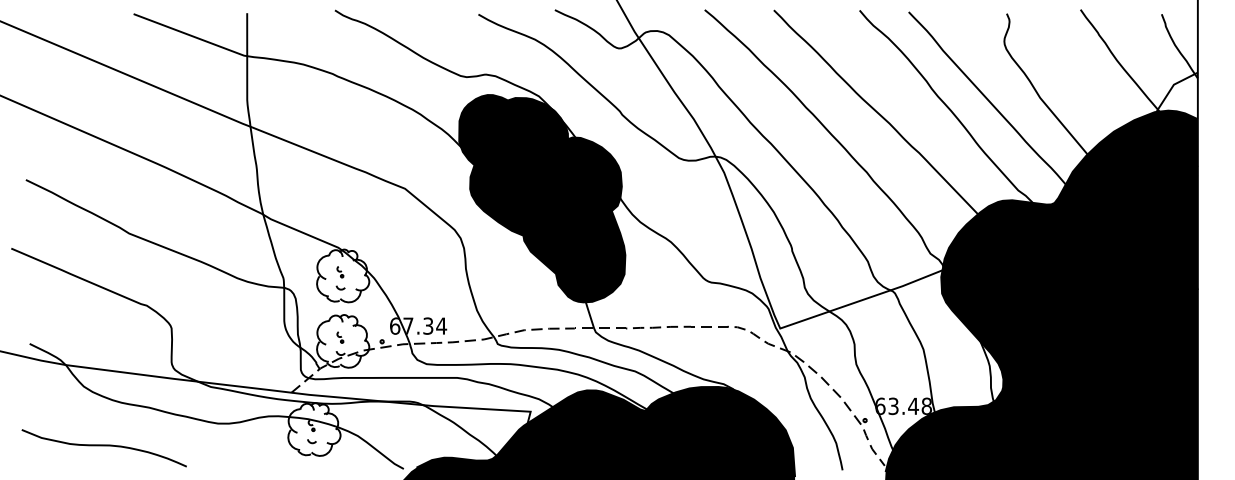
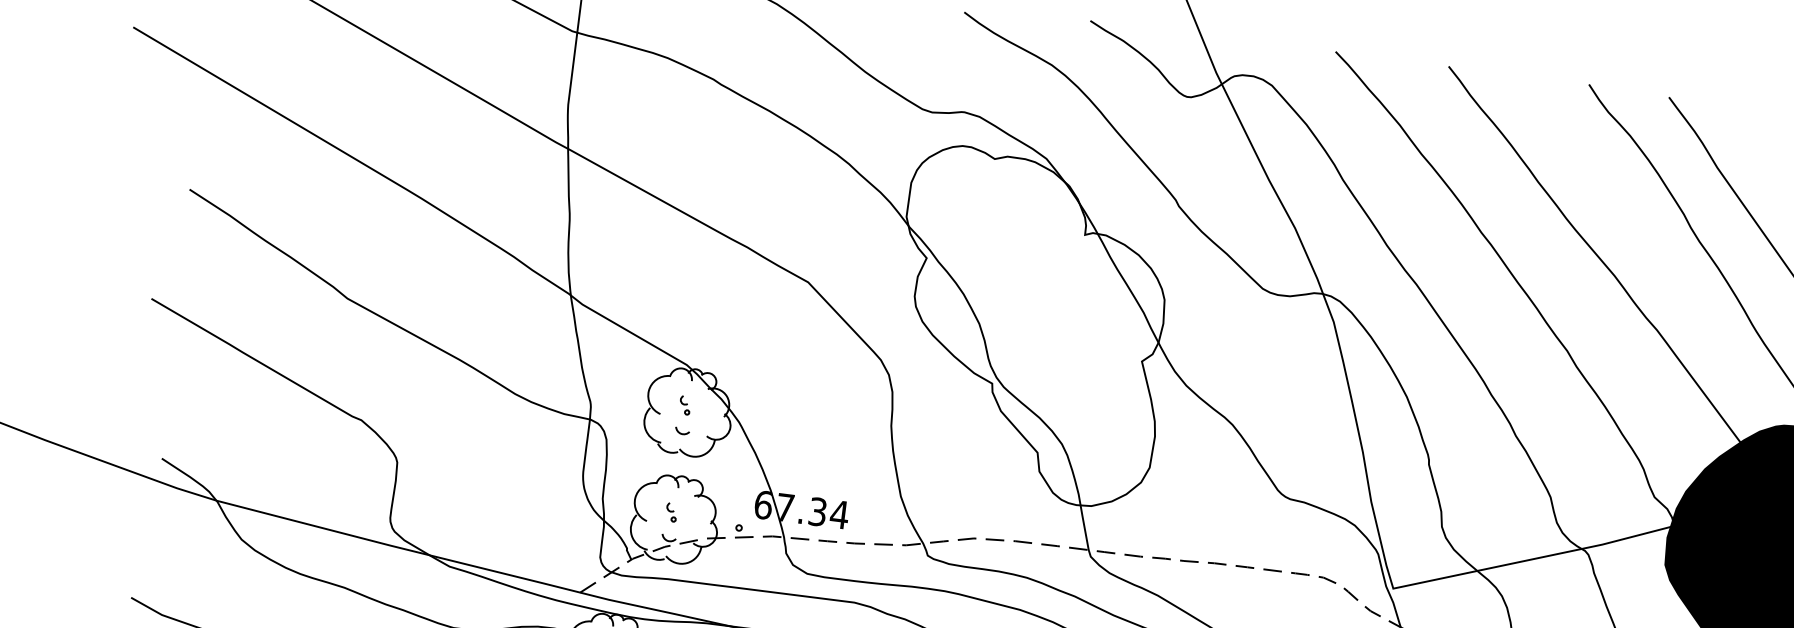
fill: (542, 198) -> (1031, 326), removed

